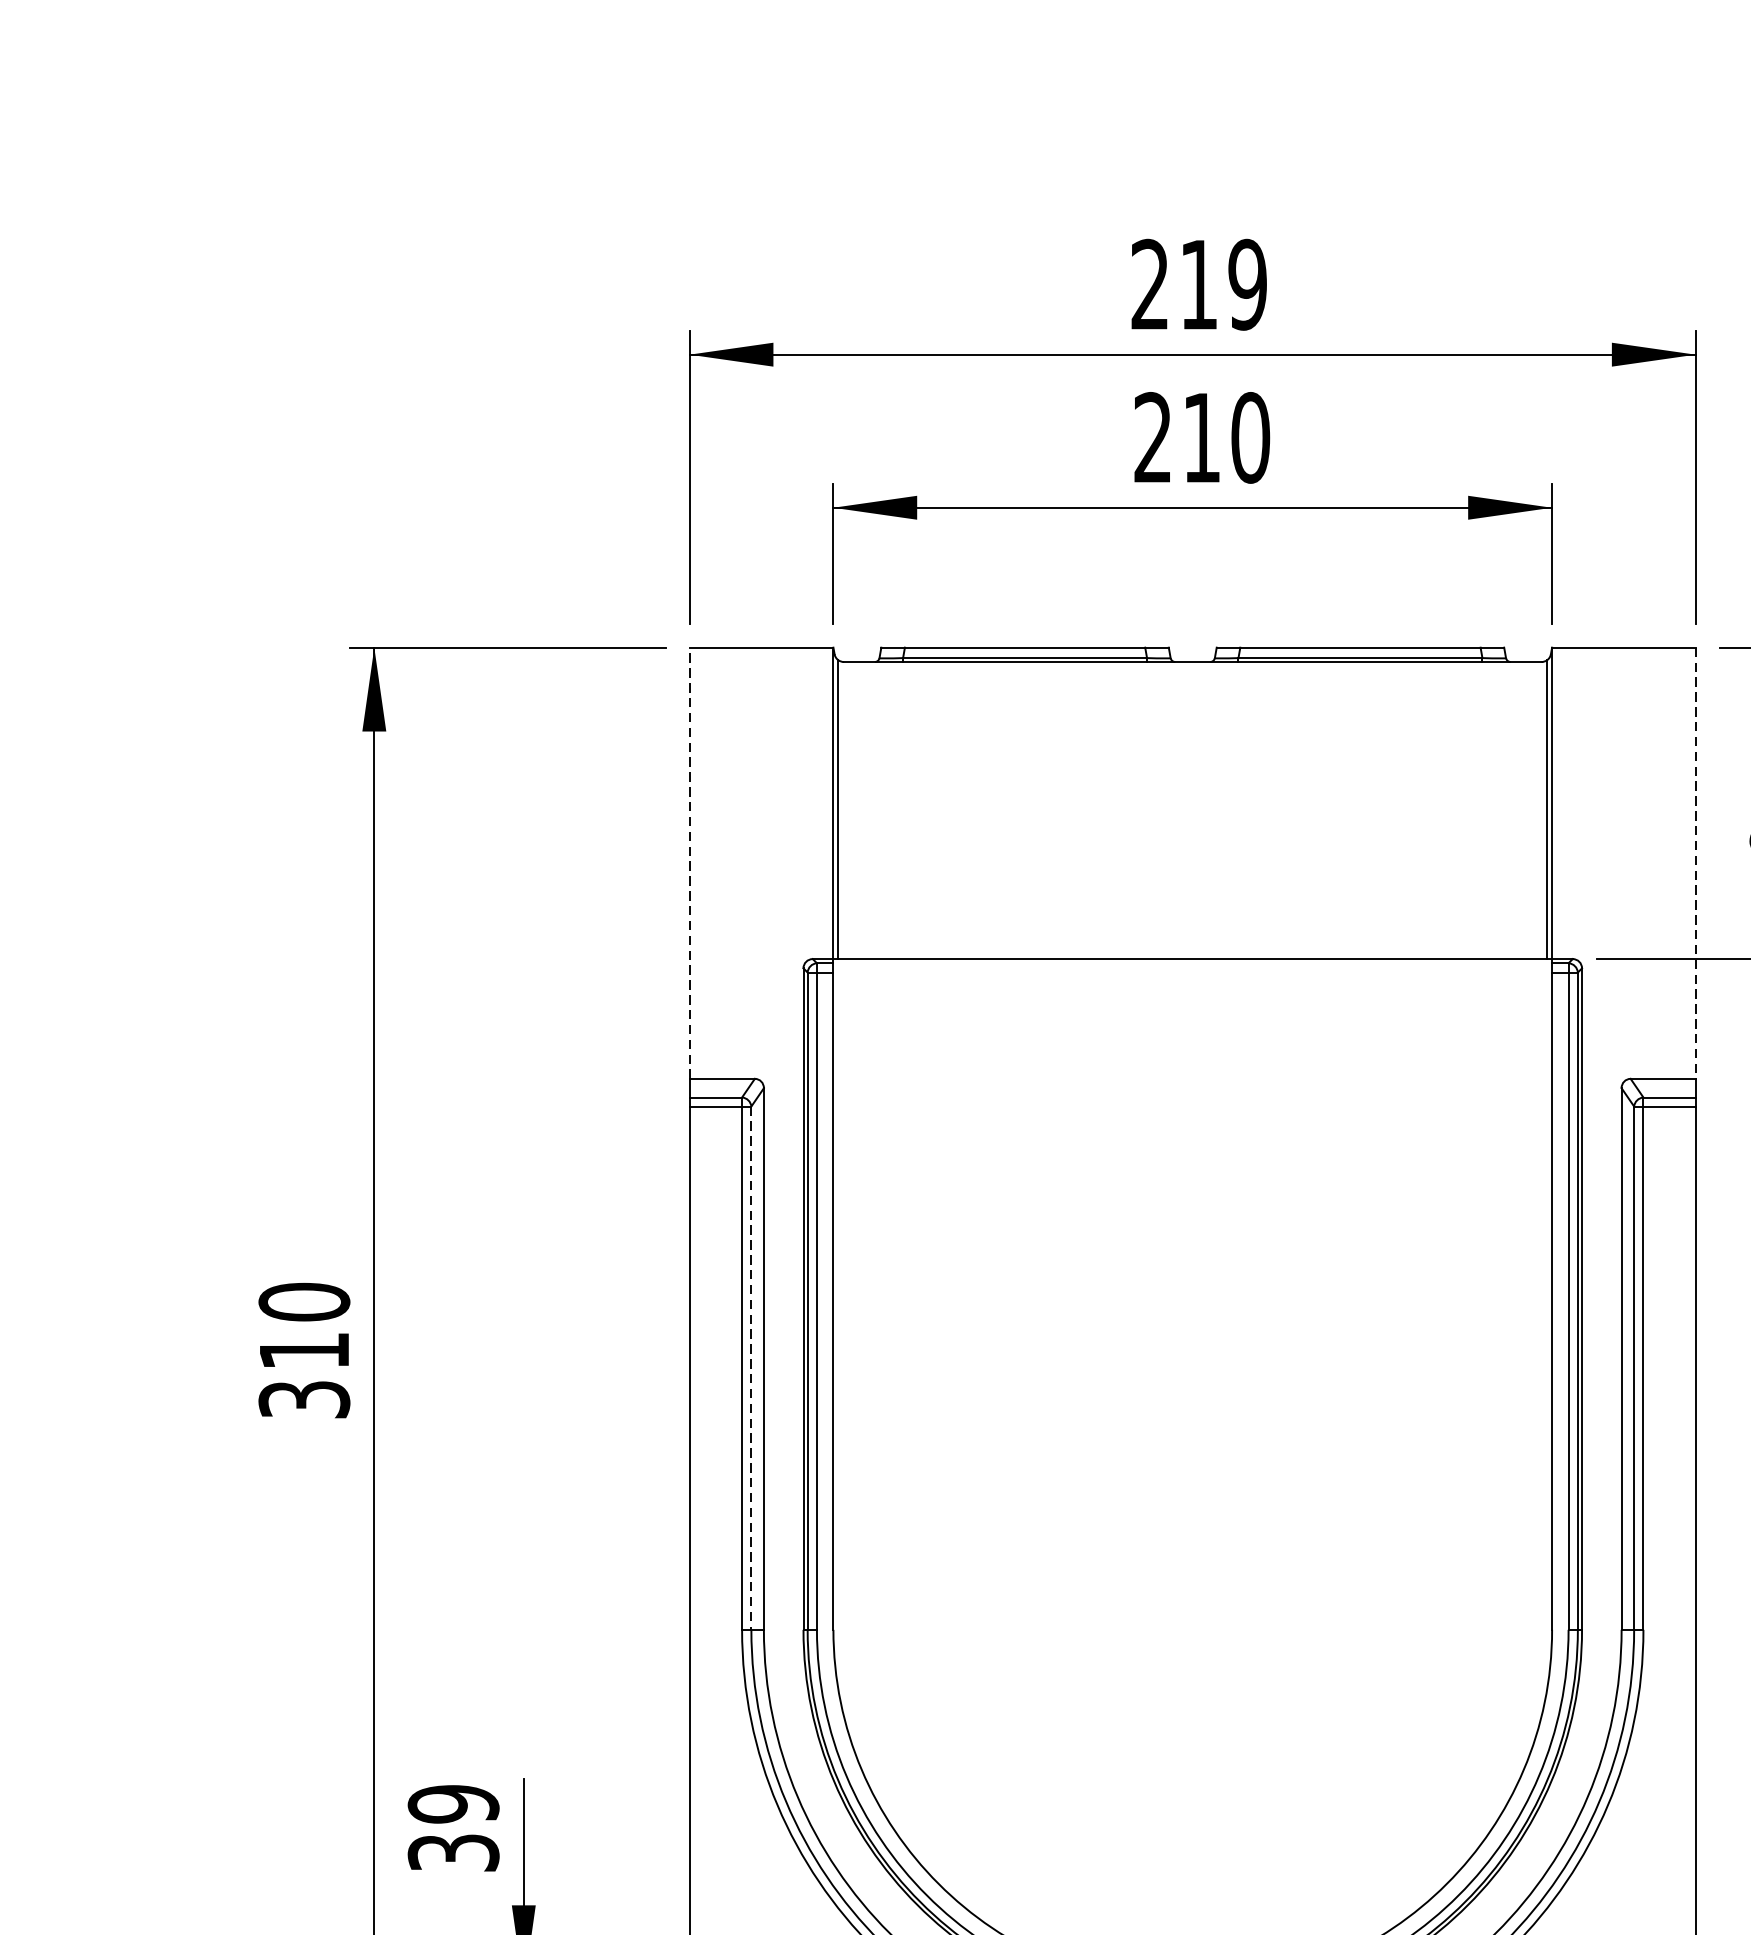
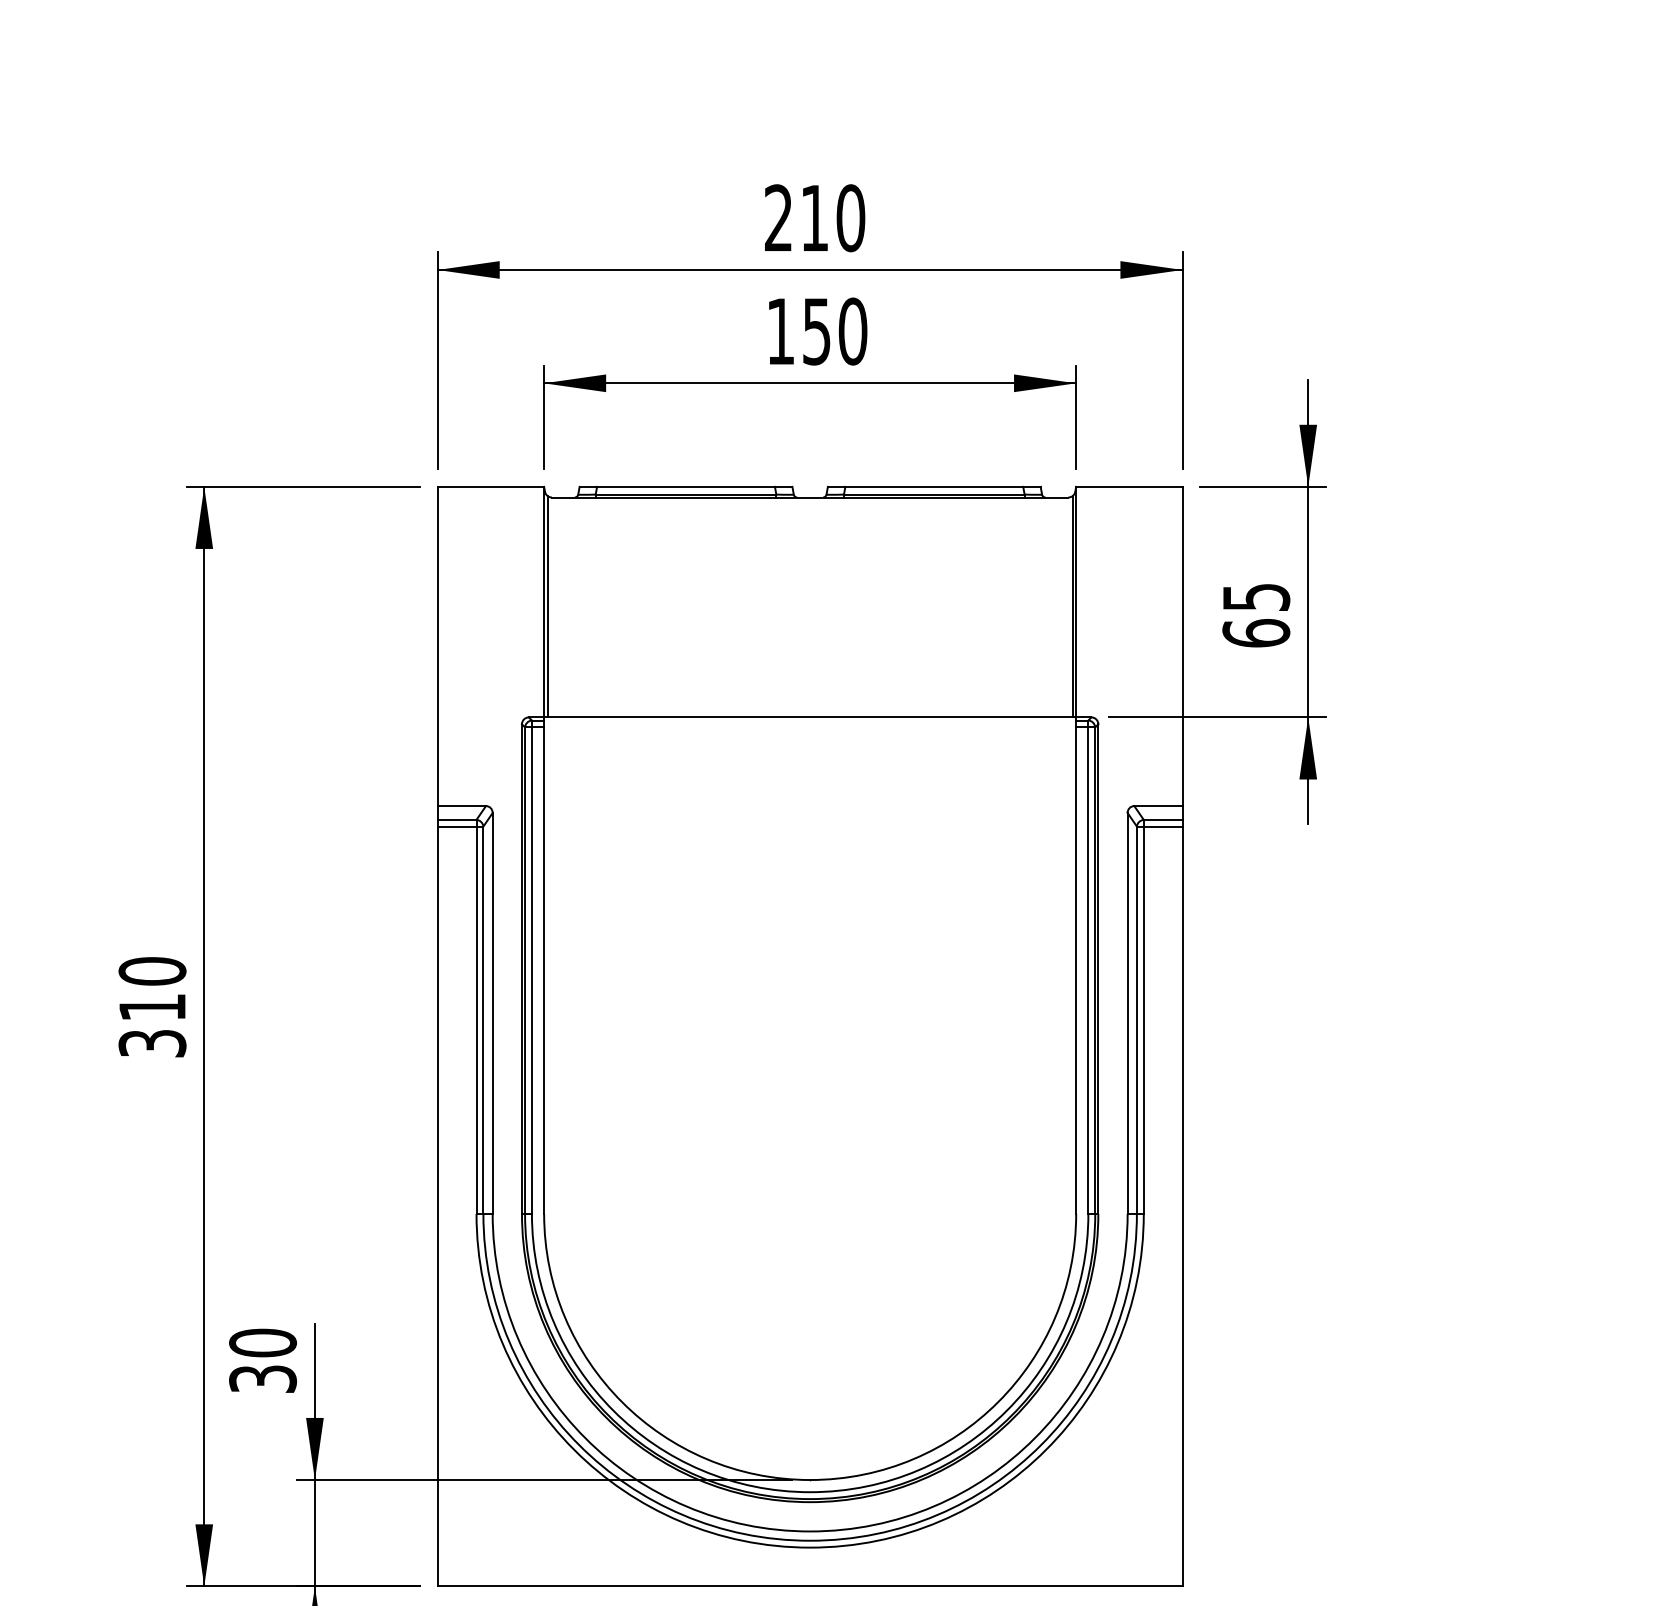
text: (1247, 285) -> (850, 218), 219 -> 210
text: (1177, 437) -> (798, 331), 210 -> 150
line: (689, 863) -> (437, 646), dashed -> solid
line: (1695, 863) -> (1182, 646), dashed -> solid
line: (751, 1368) -> (483, 1020), dashed -> solid
text: (452, 1803) -> (262, 1342), 39 -> 30

